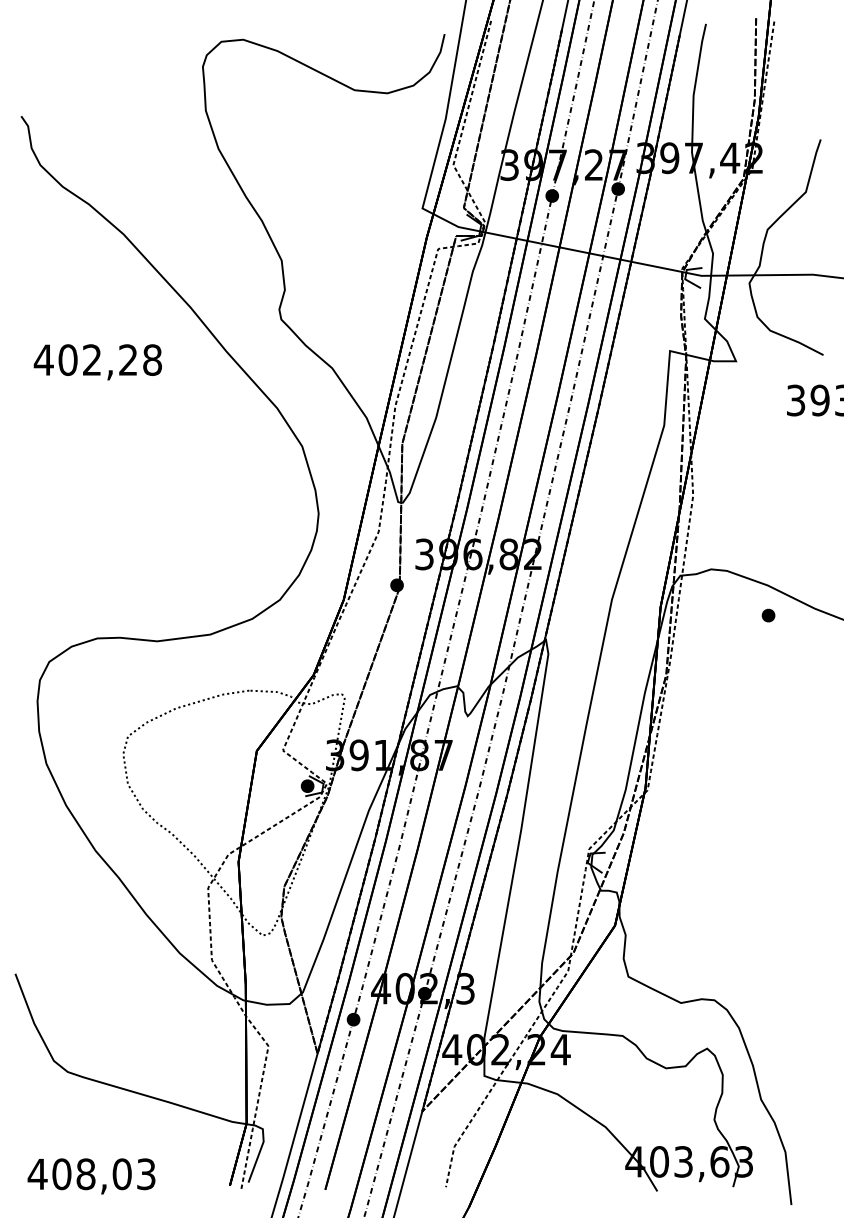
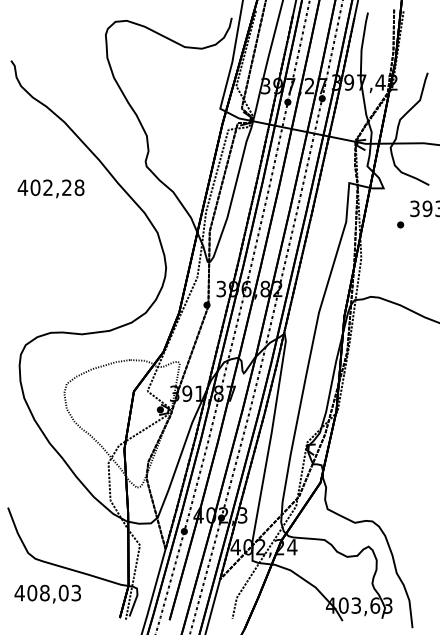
part: (768, 614) -> (400, 224), moved
text: (91, 1175) -> (47, 593), moved

